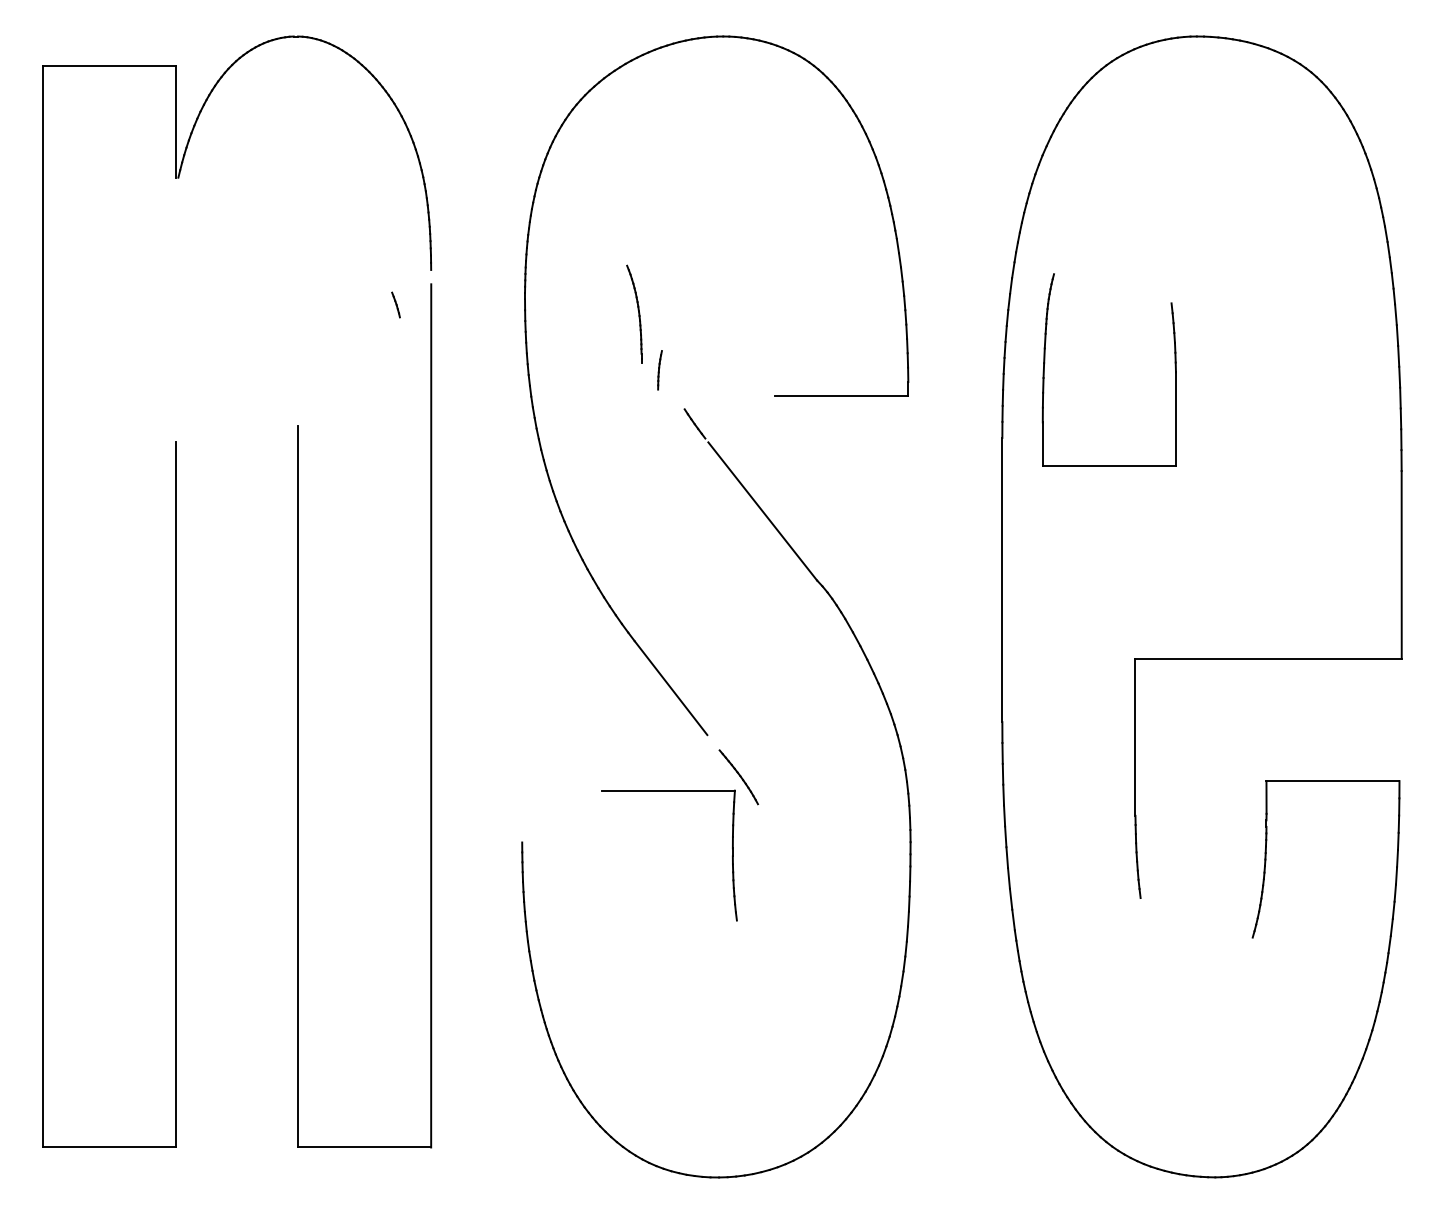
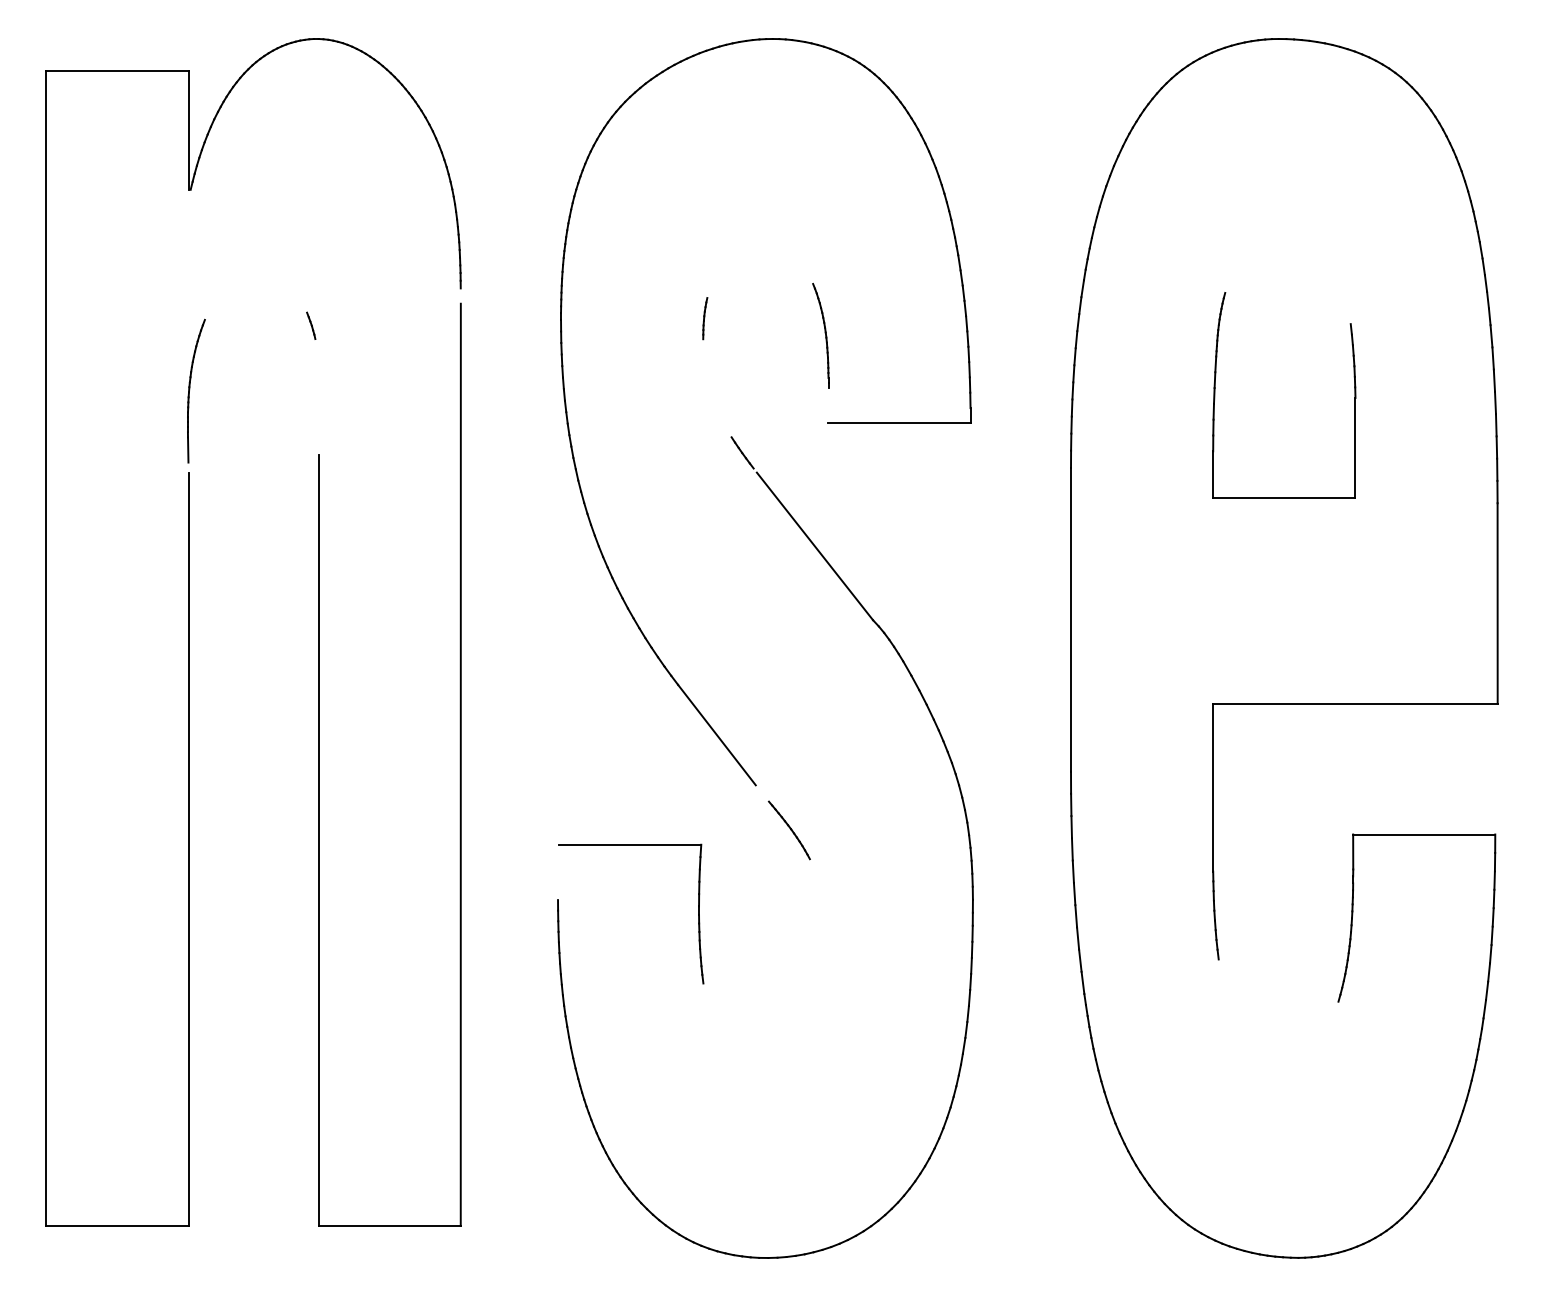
line: (396, 304) -> (311, 325), moved
part: (634, 314) -> (820, 335), moved
part: (178, 364) -> (190, 389), added
part: (660, 370) -> (705, 318), moved
part: (1044, 370) -> (1215, 395), moved
part: (732, 855) -> (698, 913), moved

